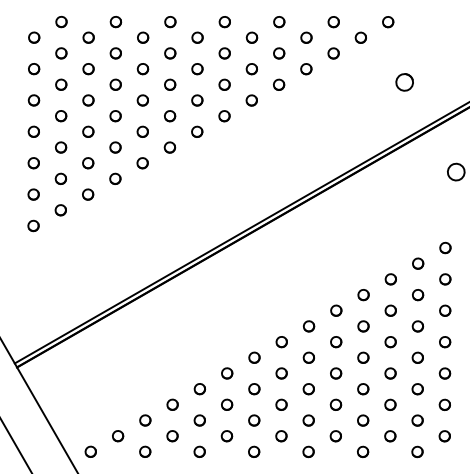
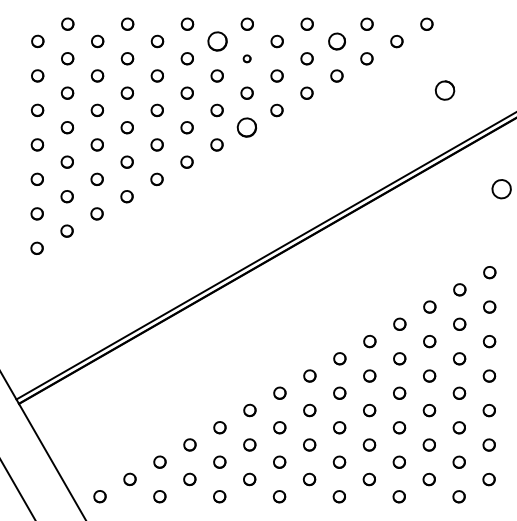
part: (196, 37) -> (216, 41), size x1.6
part: (305, 37) -> (336, 41), size x1.4
part: (224, 53) -> (246, 58), size x0.6
part: (224, 115) -> (246, 127), size x1.6

